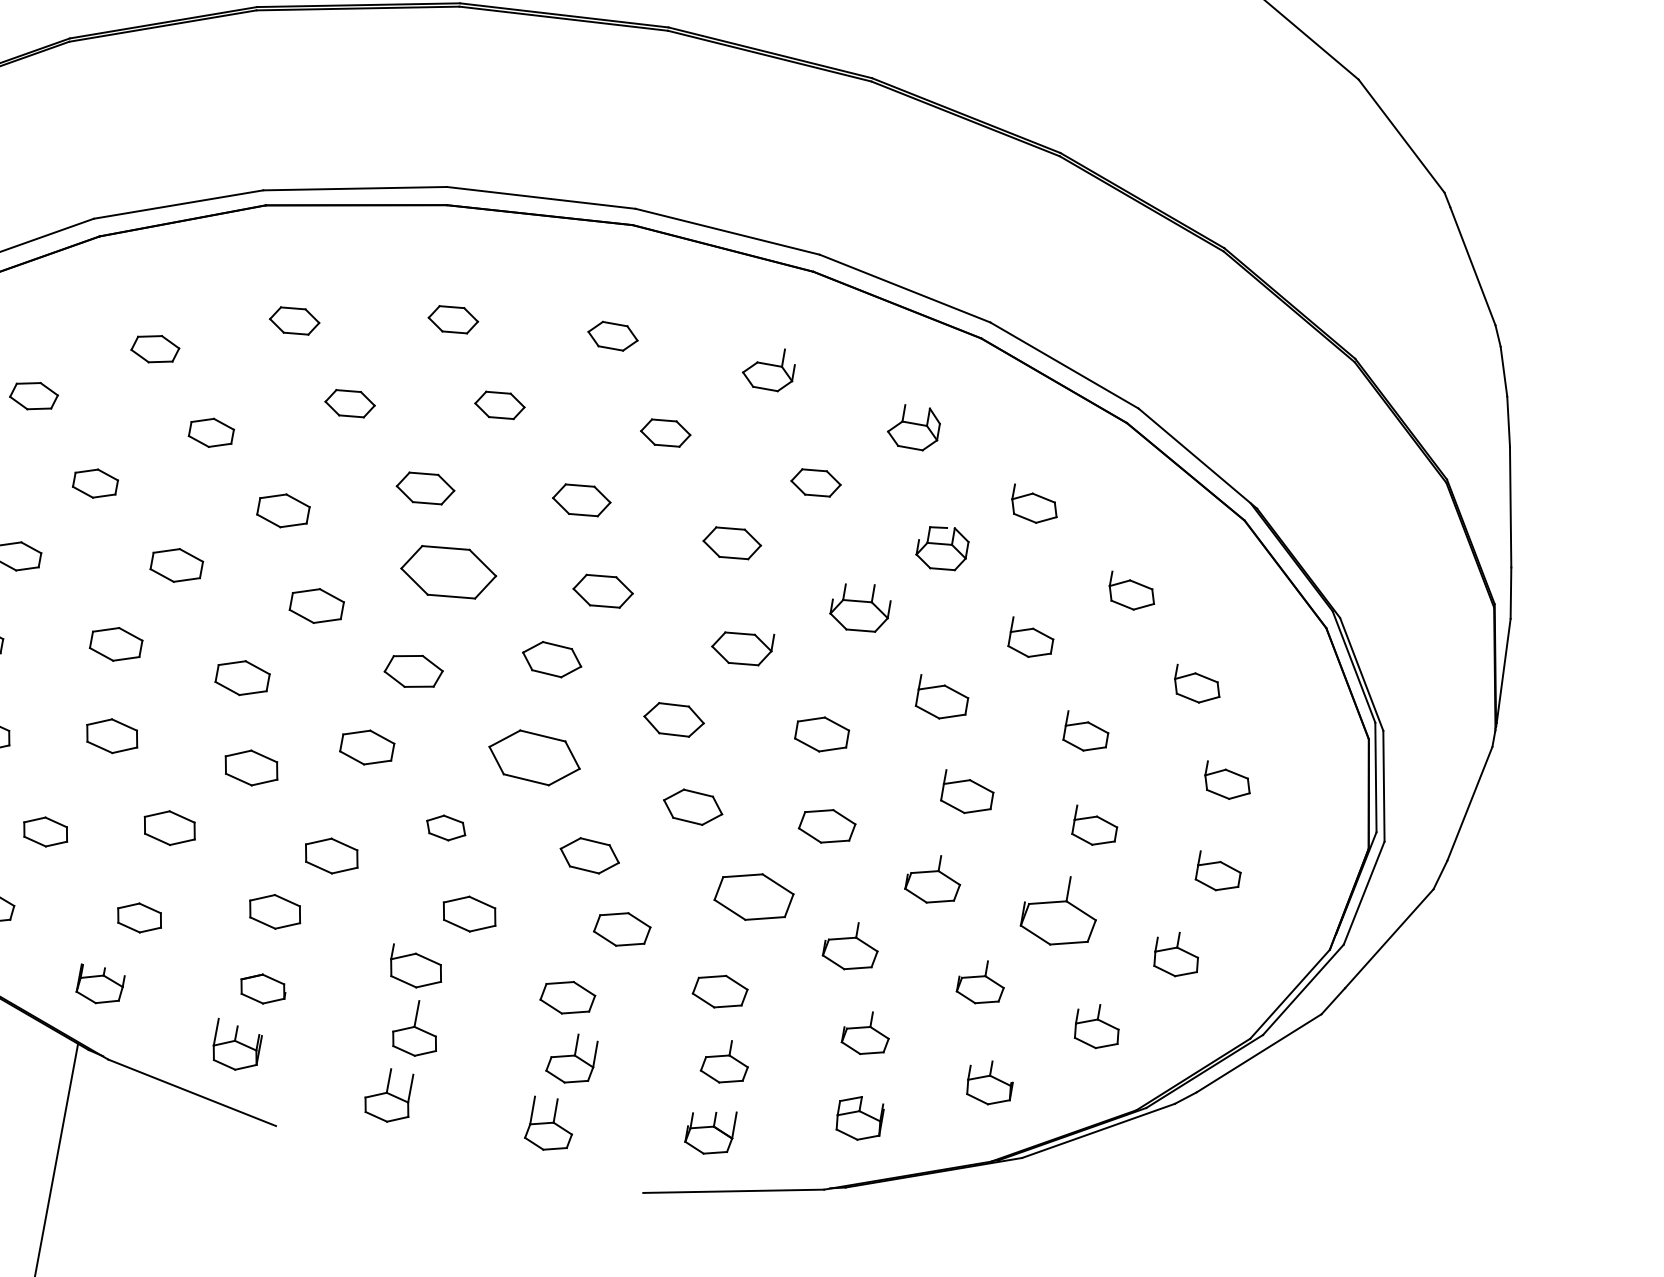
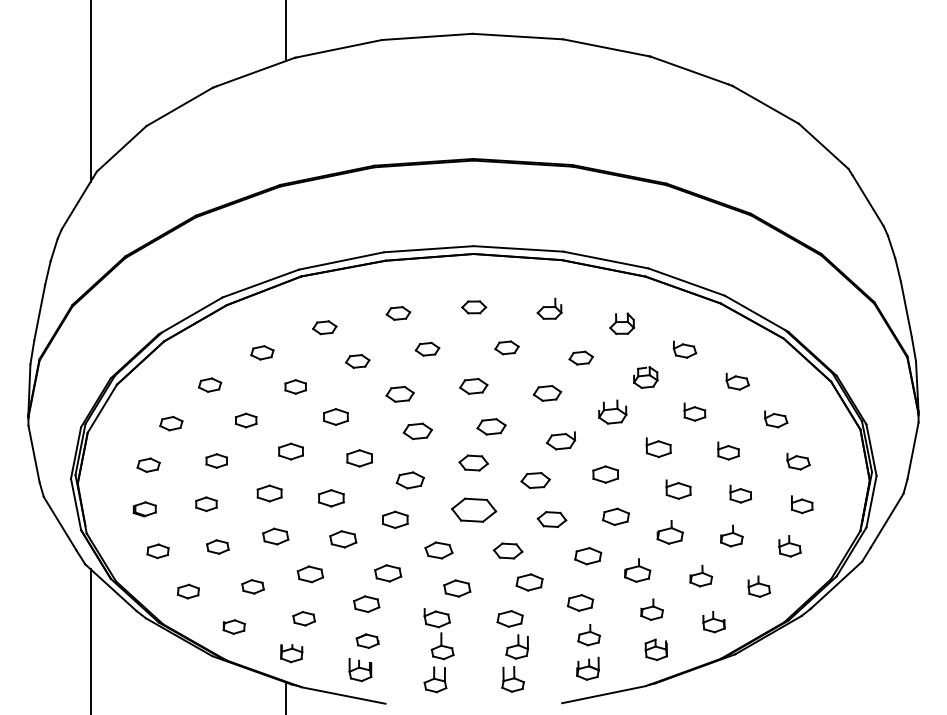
part: (447, 572) -> (417, 431), size x0.62
part: (445, 827) -> (438, 550), size x1.43
part: (754, 898) -> (588, 556), size x0.71
part: (1060, 909) -> (731, 535), size x0.62

